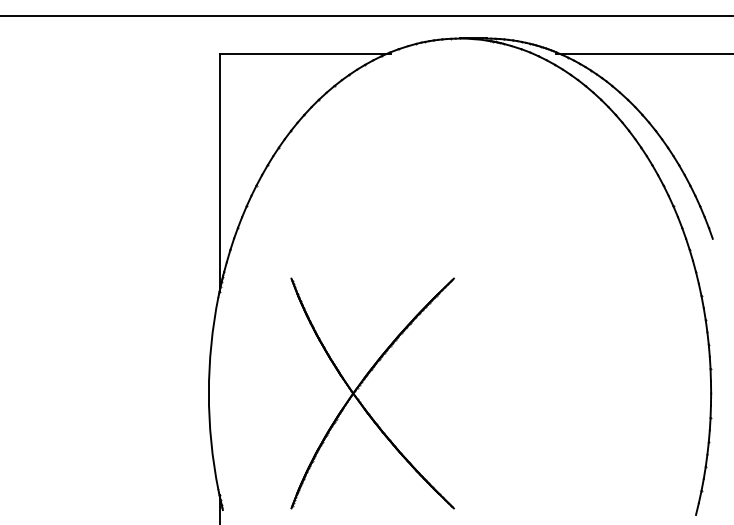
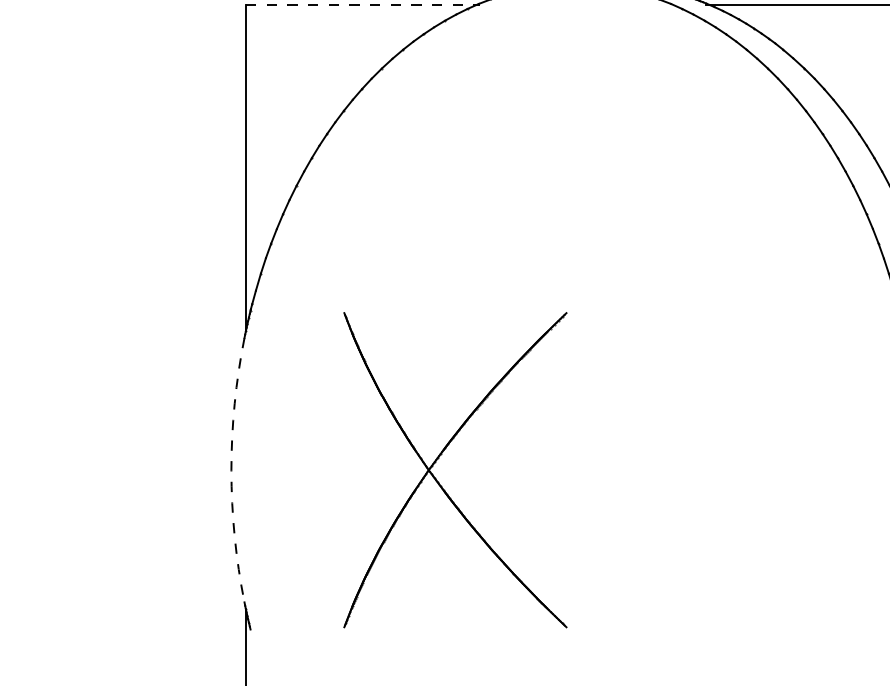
line: (305, 53) -> (363, 5), solid -> dashed
arc: (208, 393) -> (230, 470), solid -> dashed

